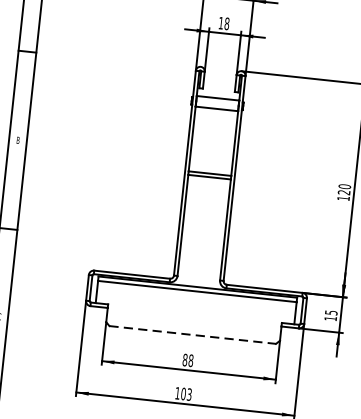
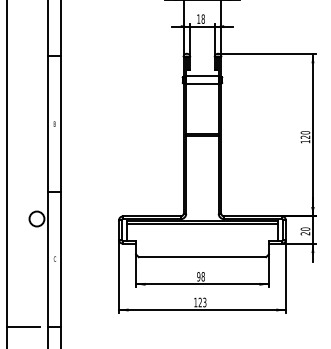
text: (331, 315) -> (305, 231), 15 -> 20
line: (192, 335) -> (202, 257), dashed -> solid
text: (184, 359) -> (198, 276), 88 -> 98
text: (183, 393) -> (200, 302), 103 -> 123

